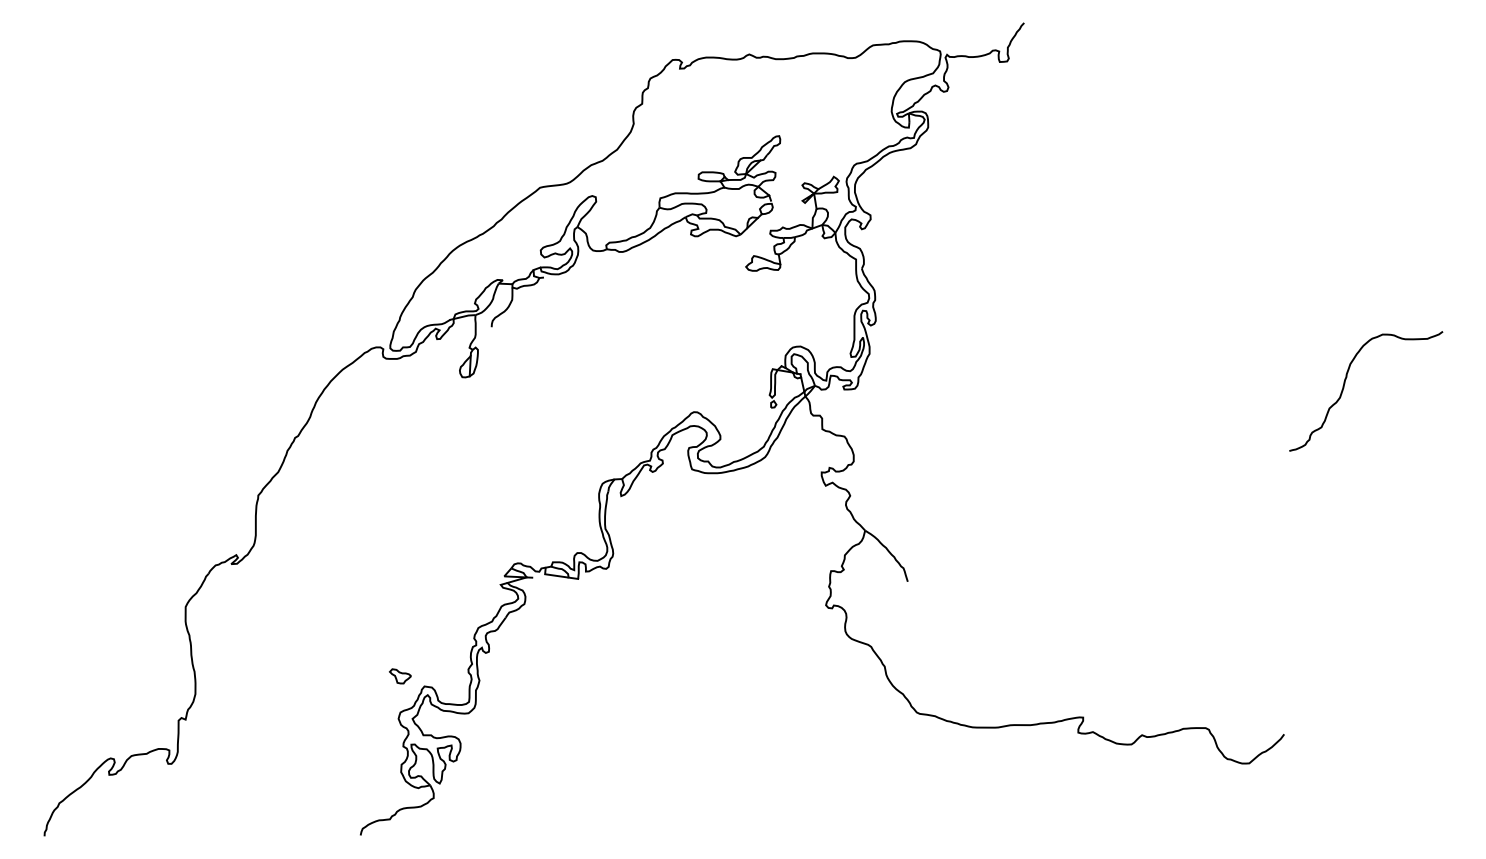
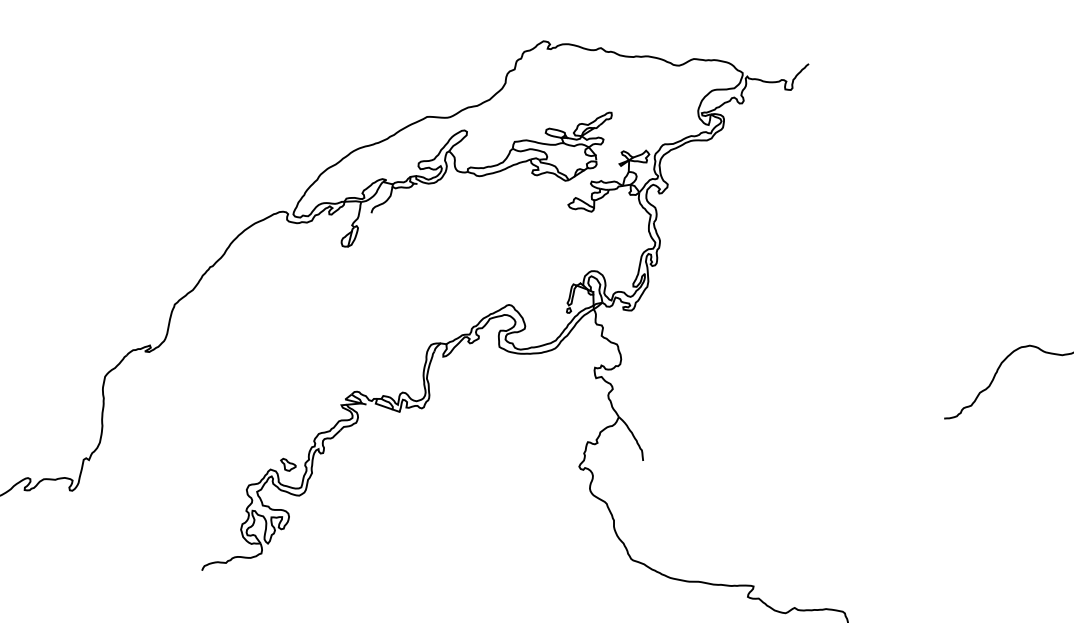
part: (400, 676) -> (288, 465), moved

